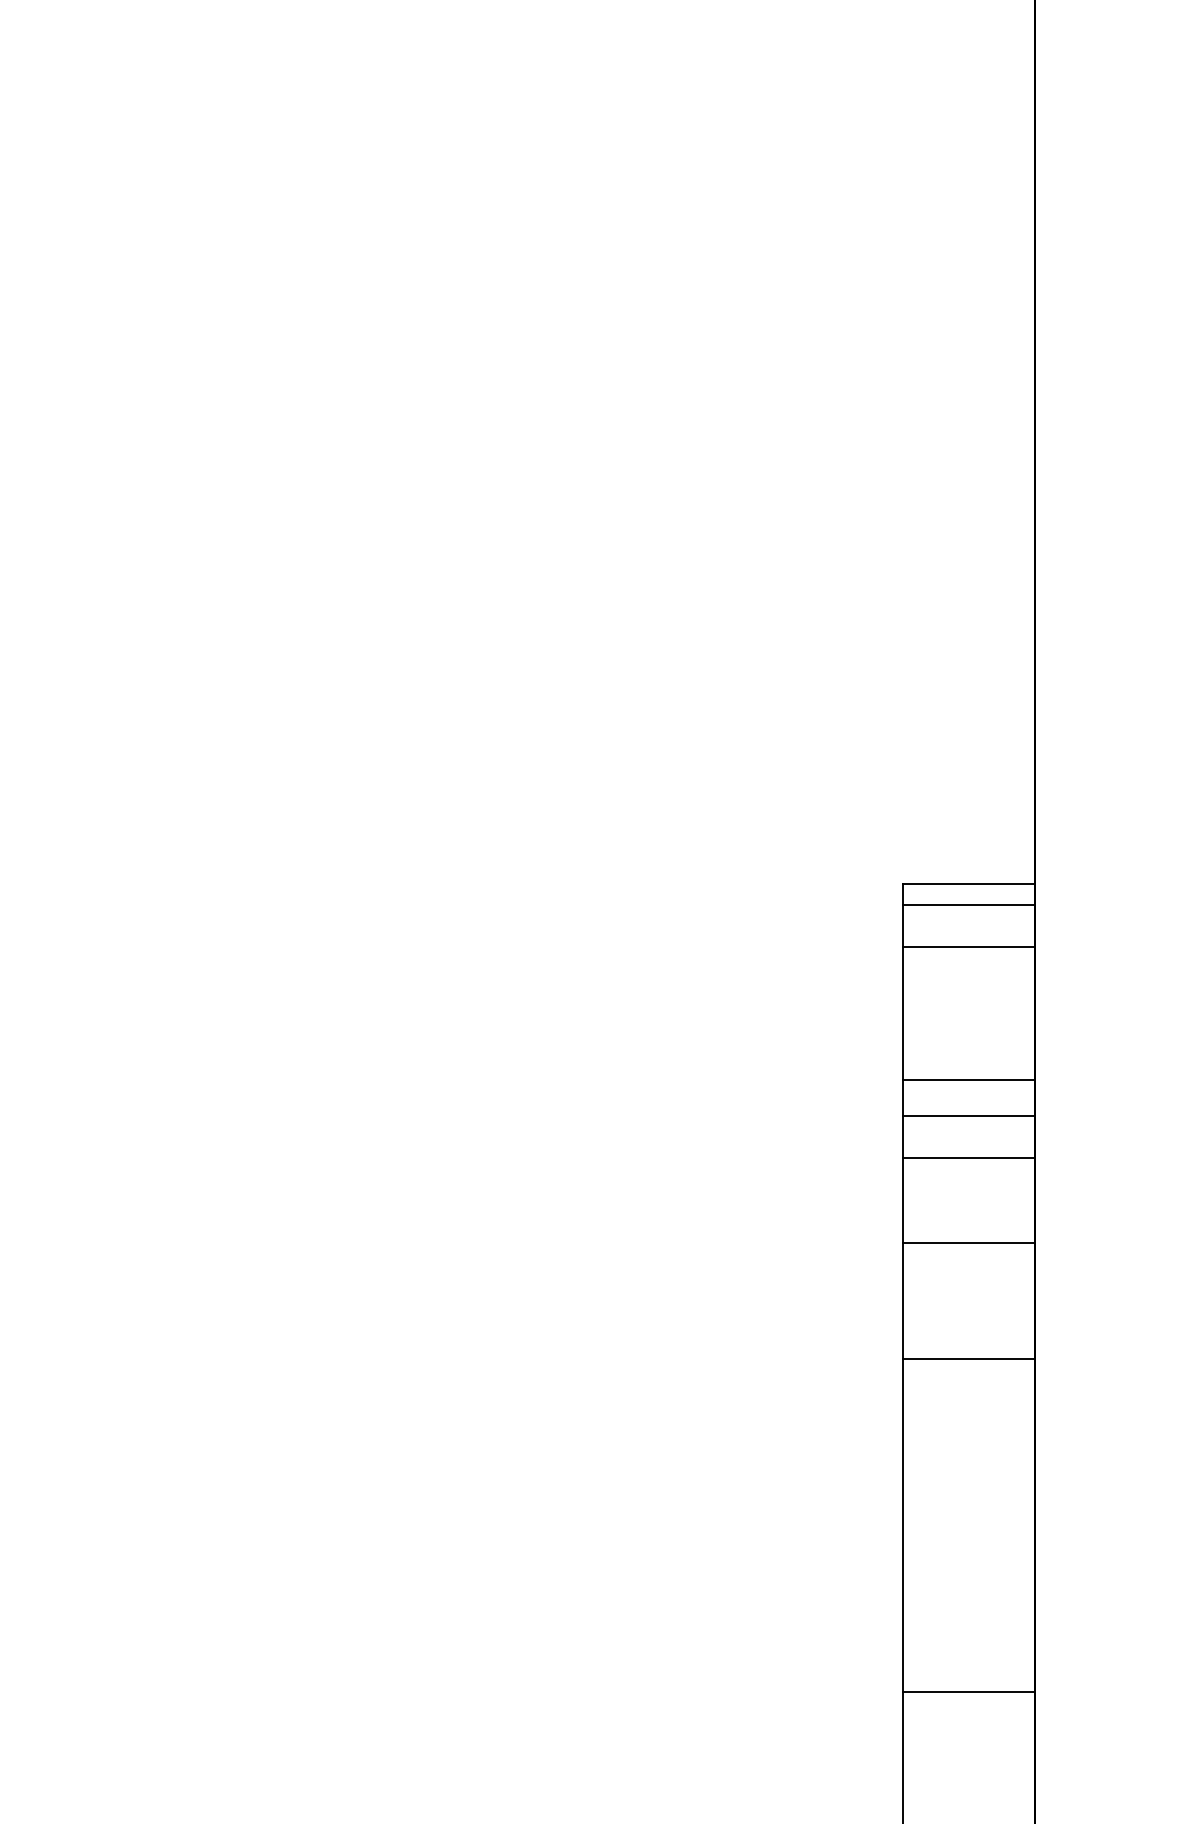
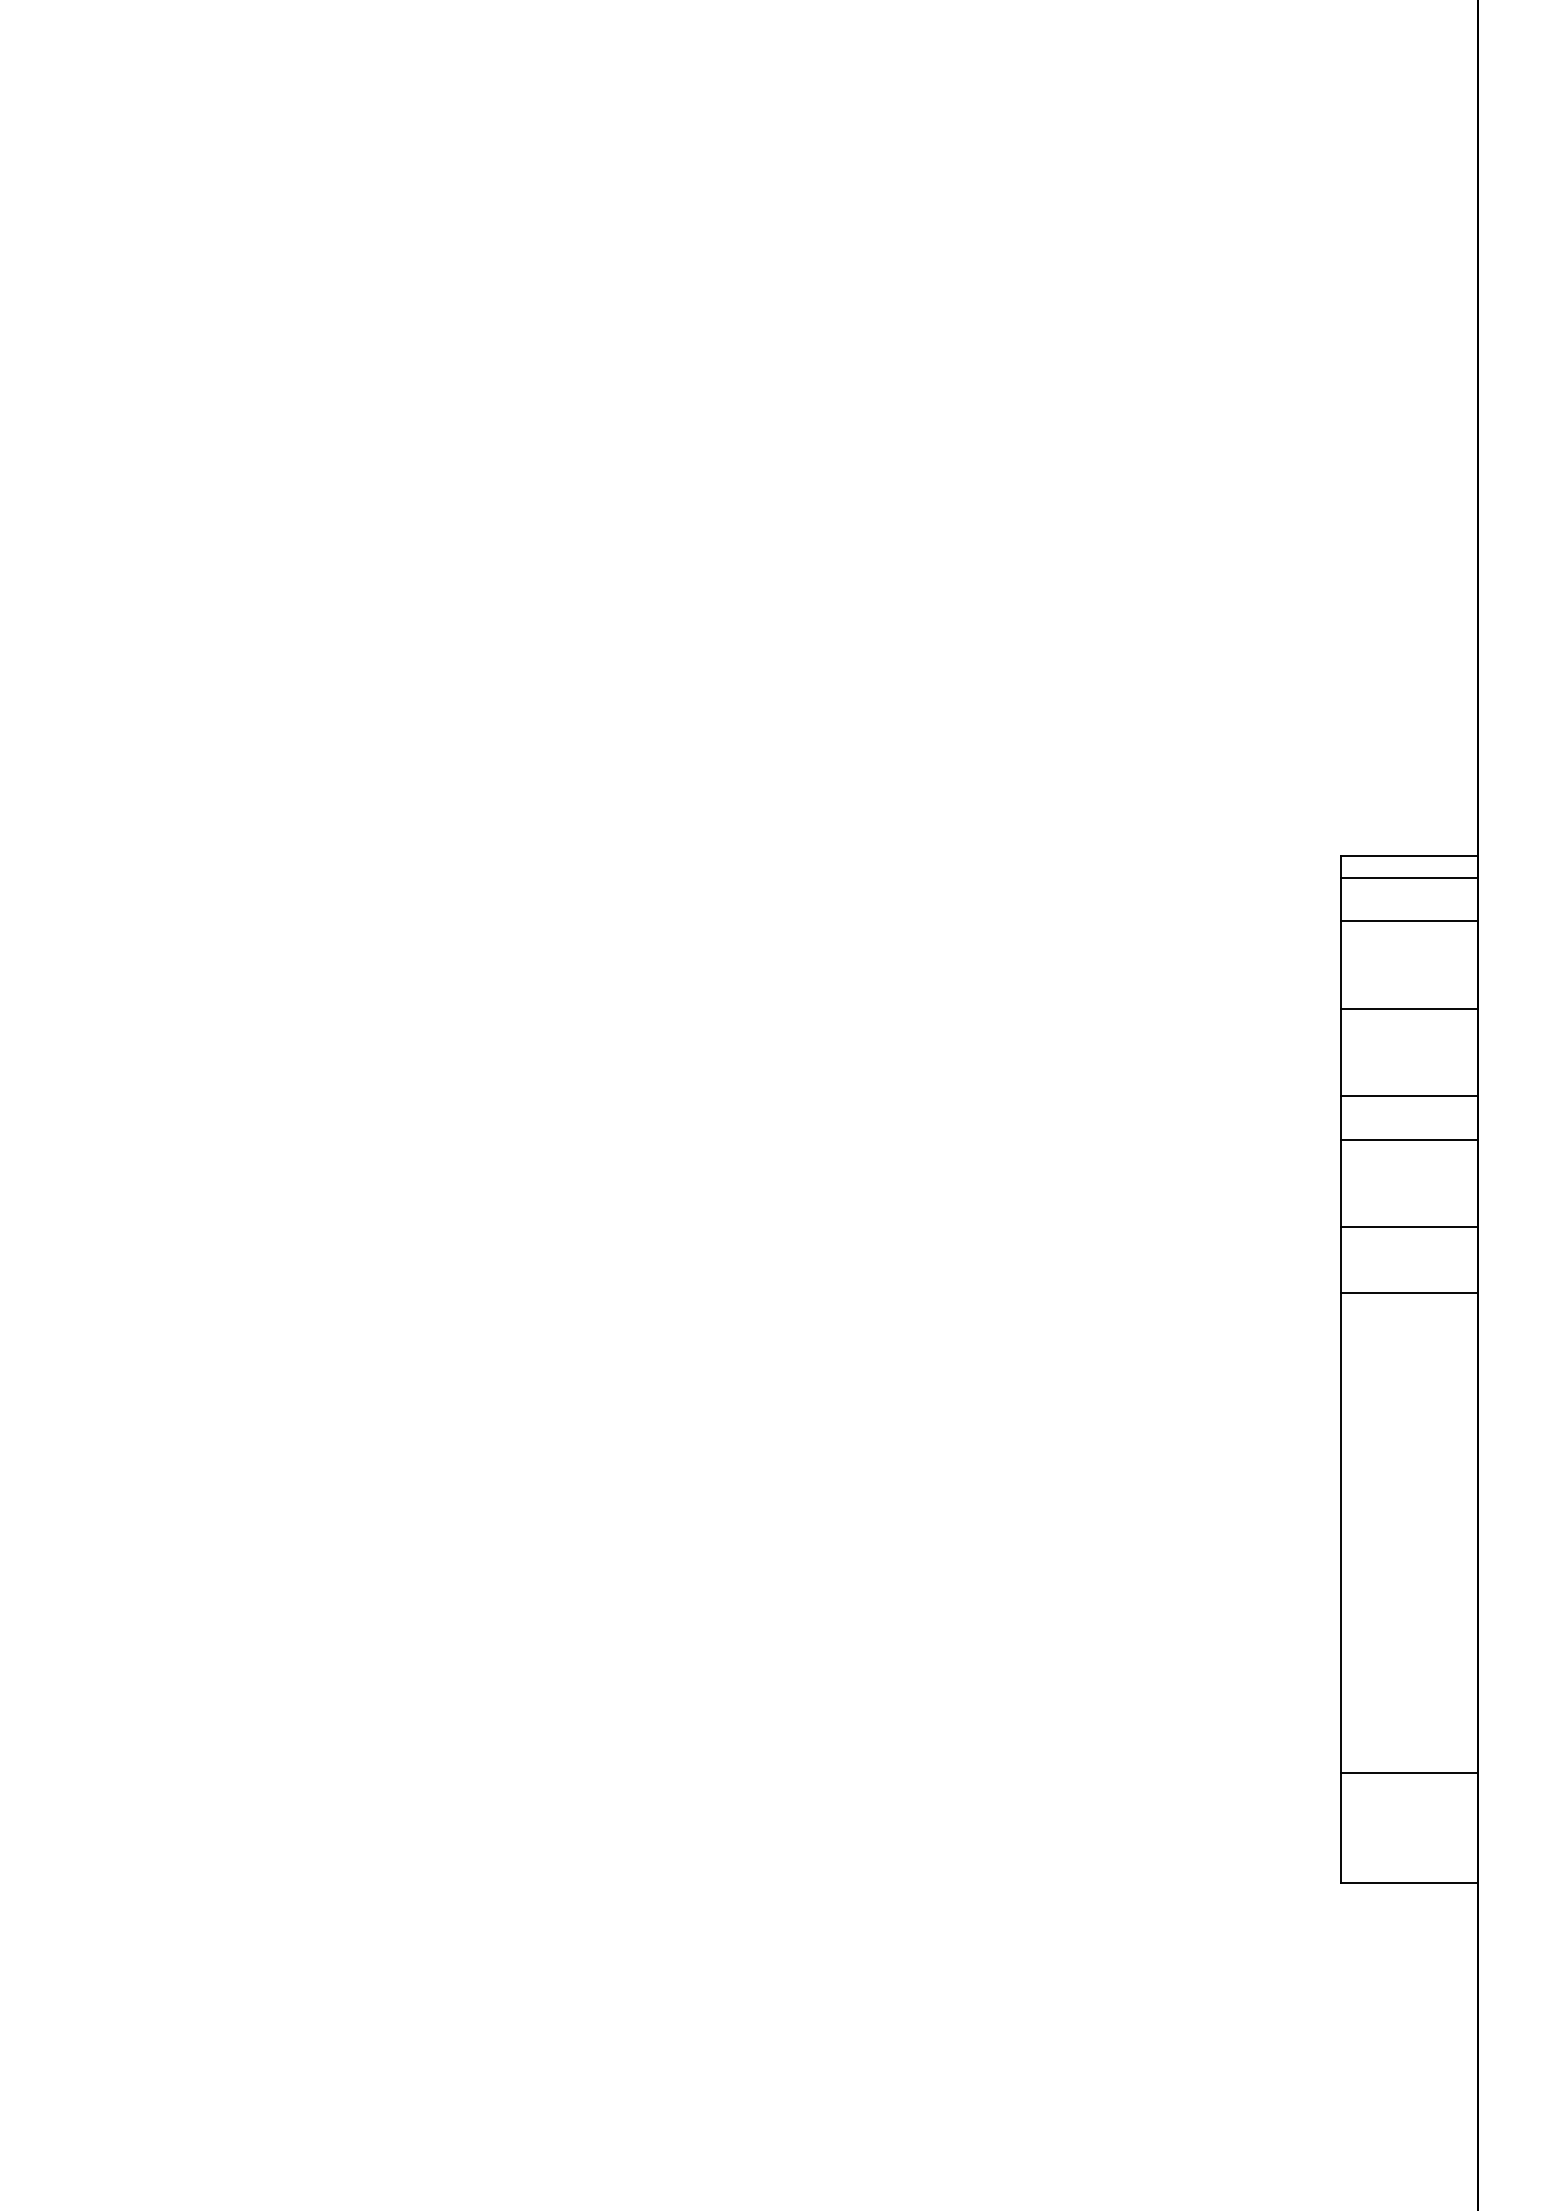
line: (968, 1079) -> (1409, 1008), moved
line: (968, 1359) -> (1409, 1292), moved
line: (968, 1691) -> (1409, 1773), moved

